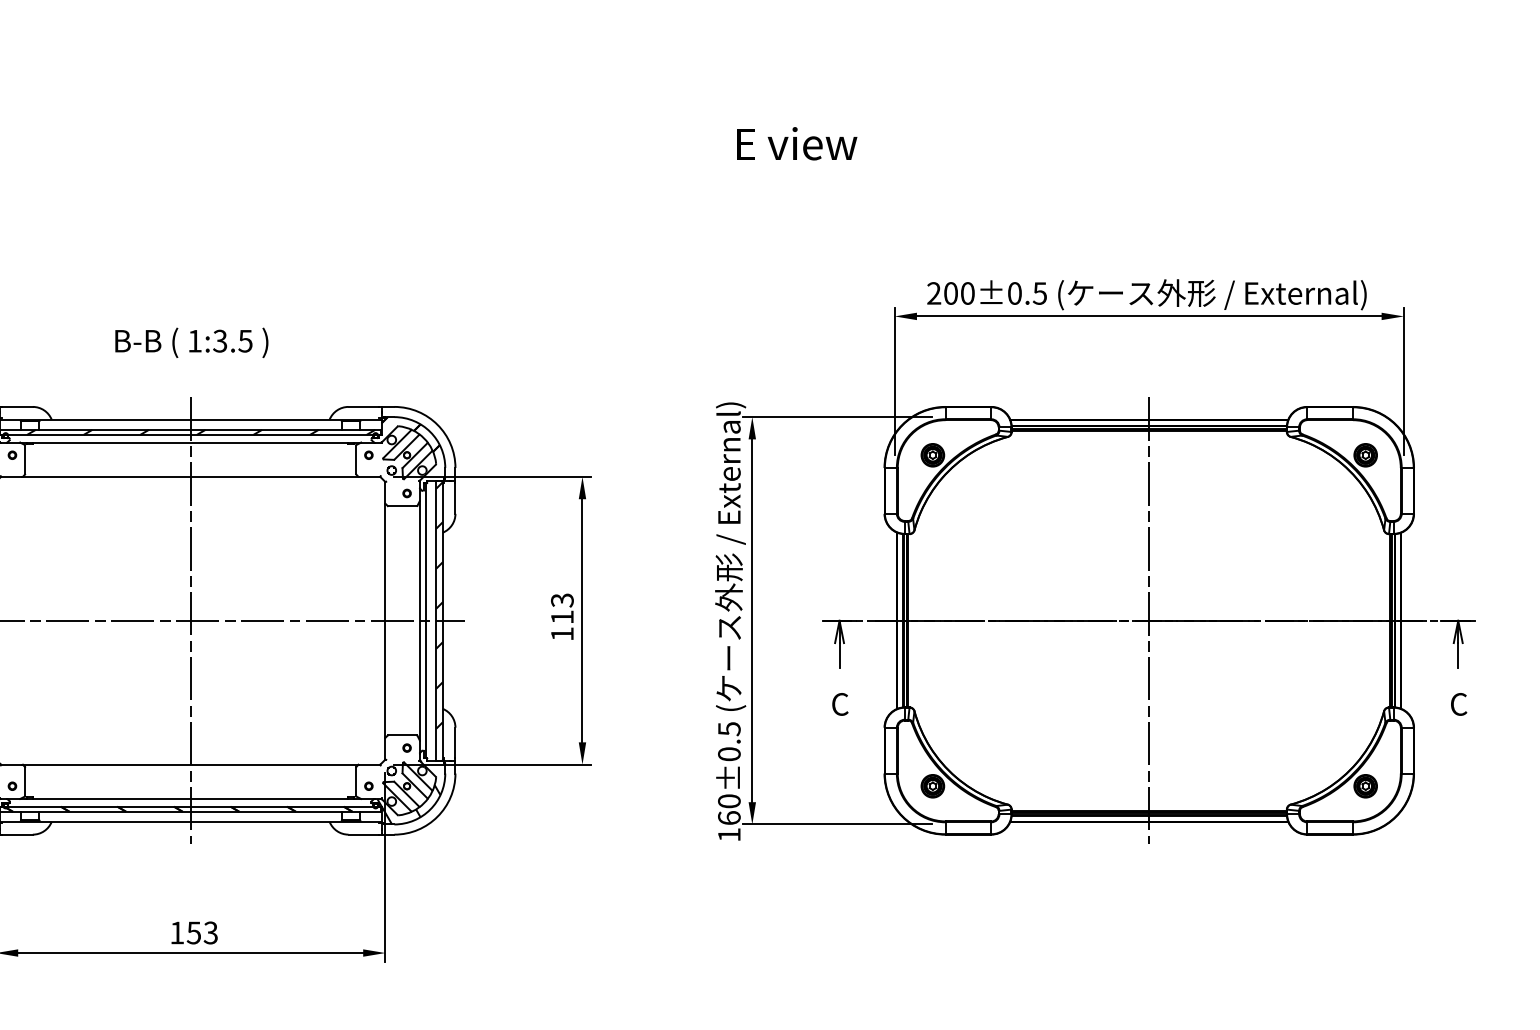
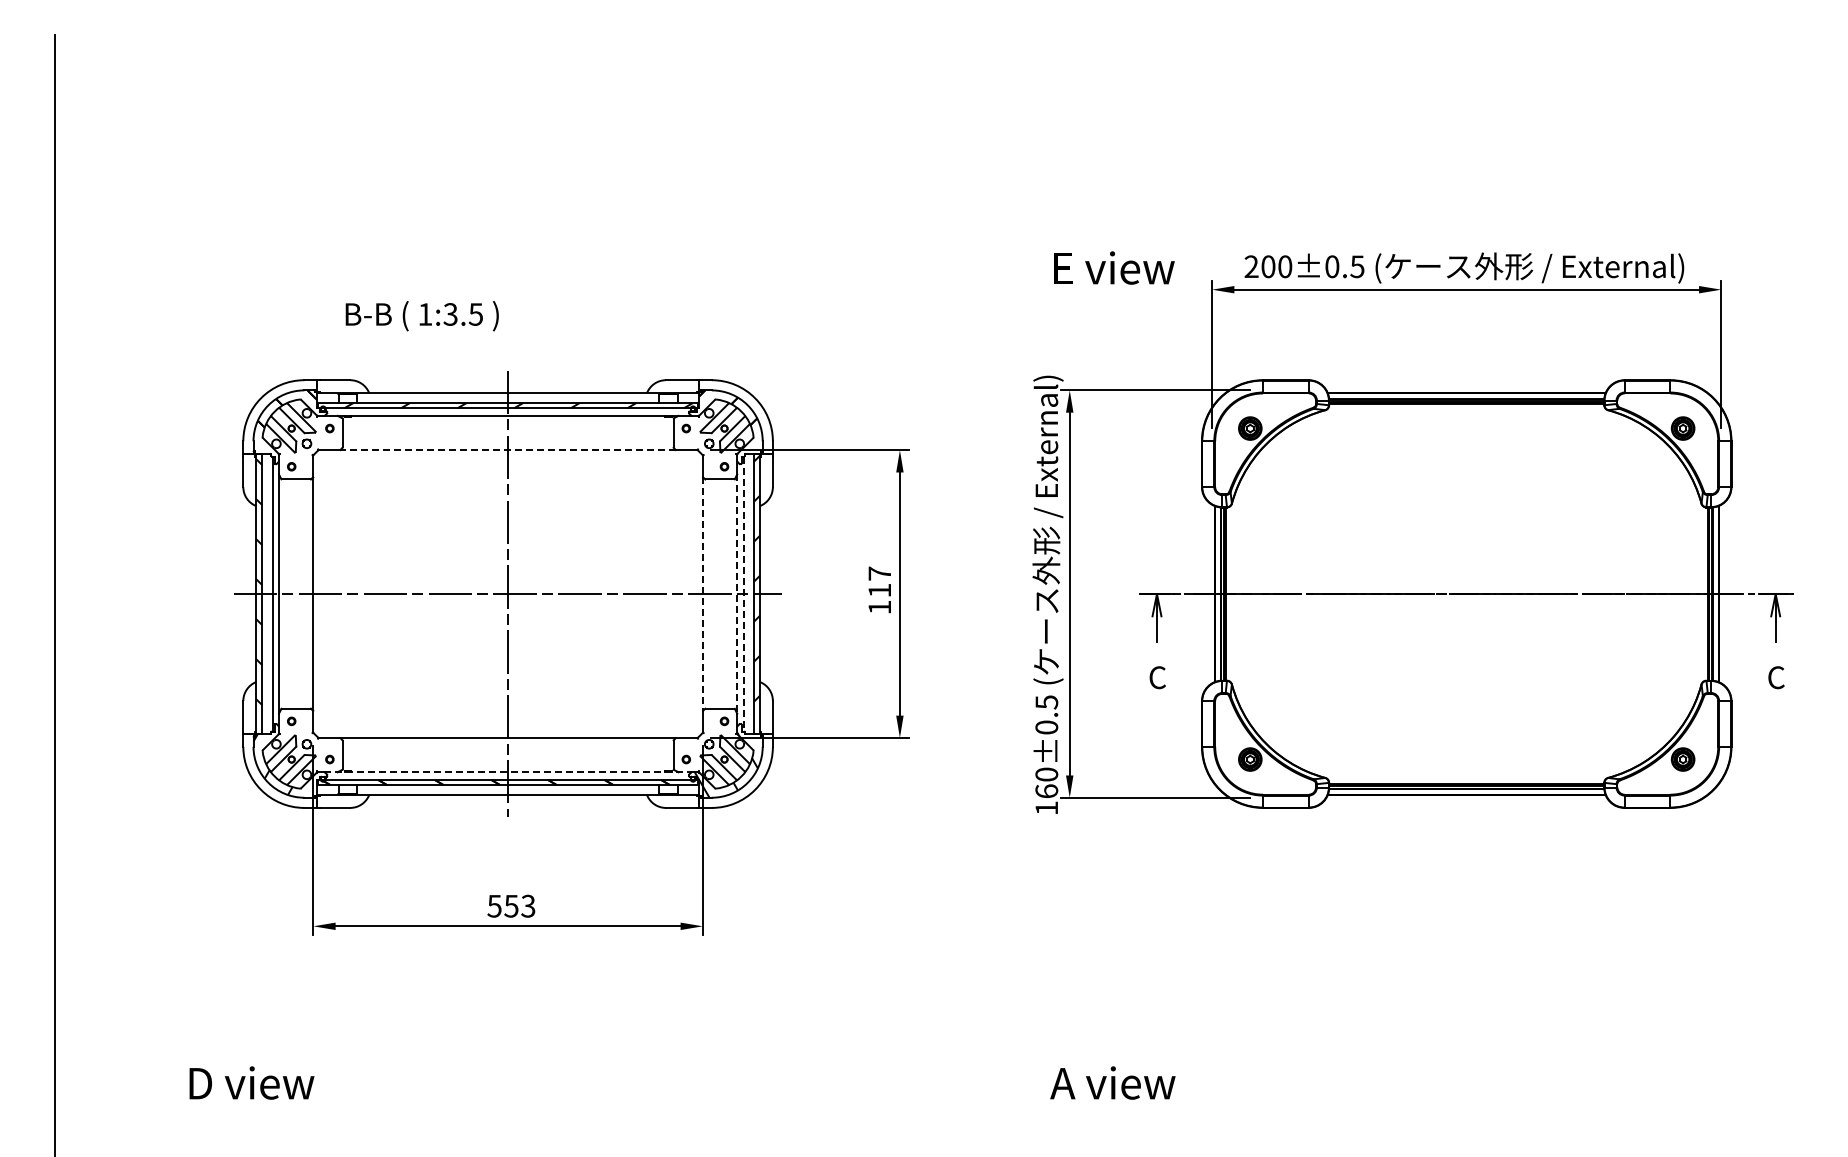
text: (797, 143) -> (1114, 267), moved
text: (191, 343) -> (421, 316), moved
line: (190, 477) -> (507, 450), solid -> dashed
text: (562, 600) -> (879, 573), 113 -> 117
line: (1149, 620) -> (1466, 593), removed
line: (385, 621) -> (702, 594), solid -> dashed
line: (420, 621) -> (737, 594), solid -> dashed
line: (426, 621) -> (743, 594), solid -> dashed
line: (191, 799) -> (508, 772), solid -> dashed
text: (177, 933) -> (494, 906), 153 -> 553

